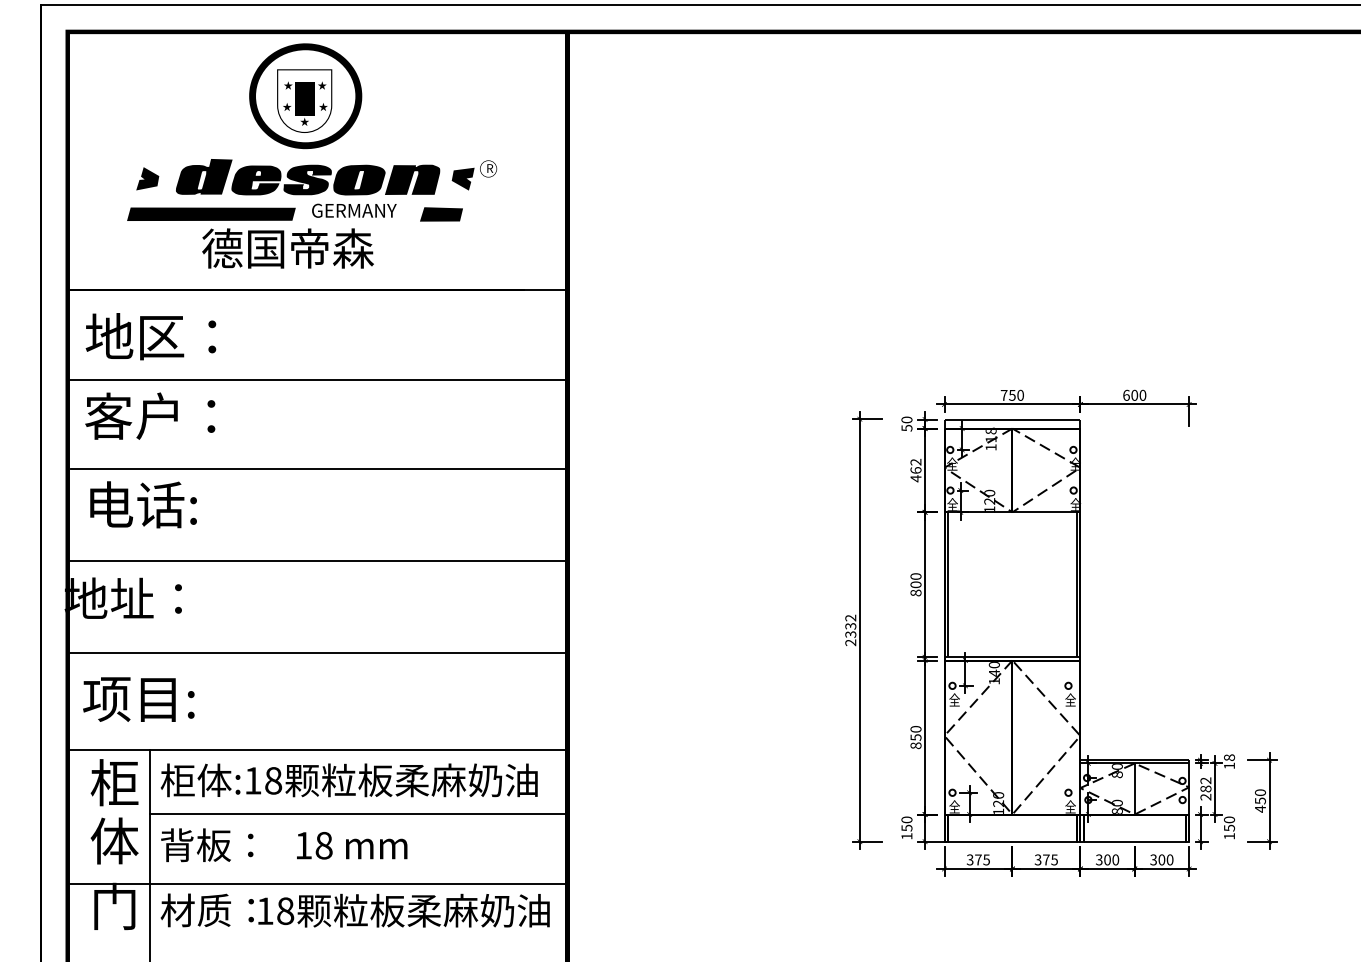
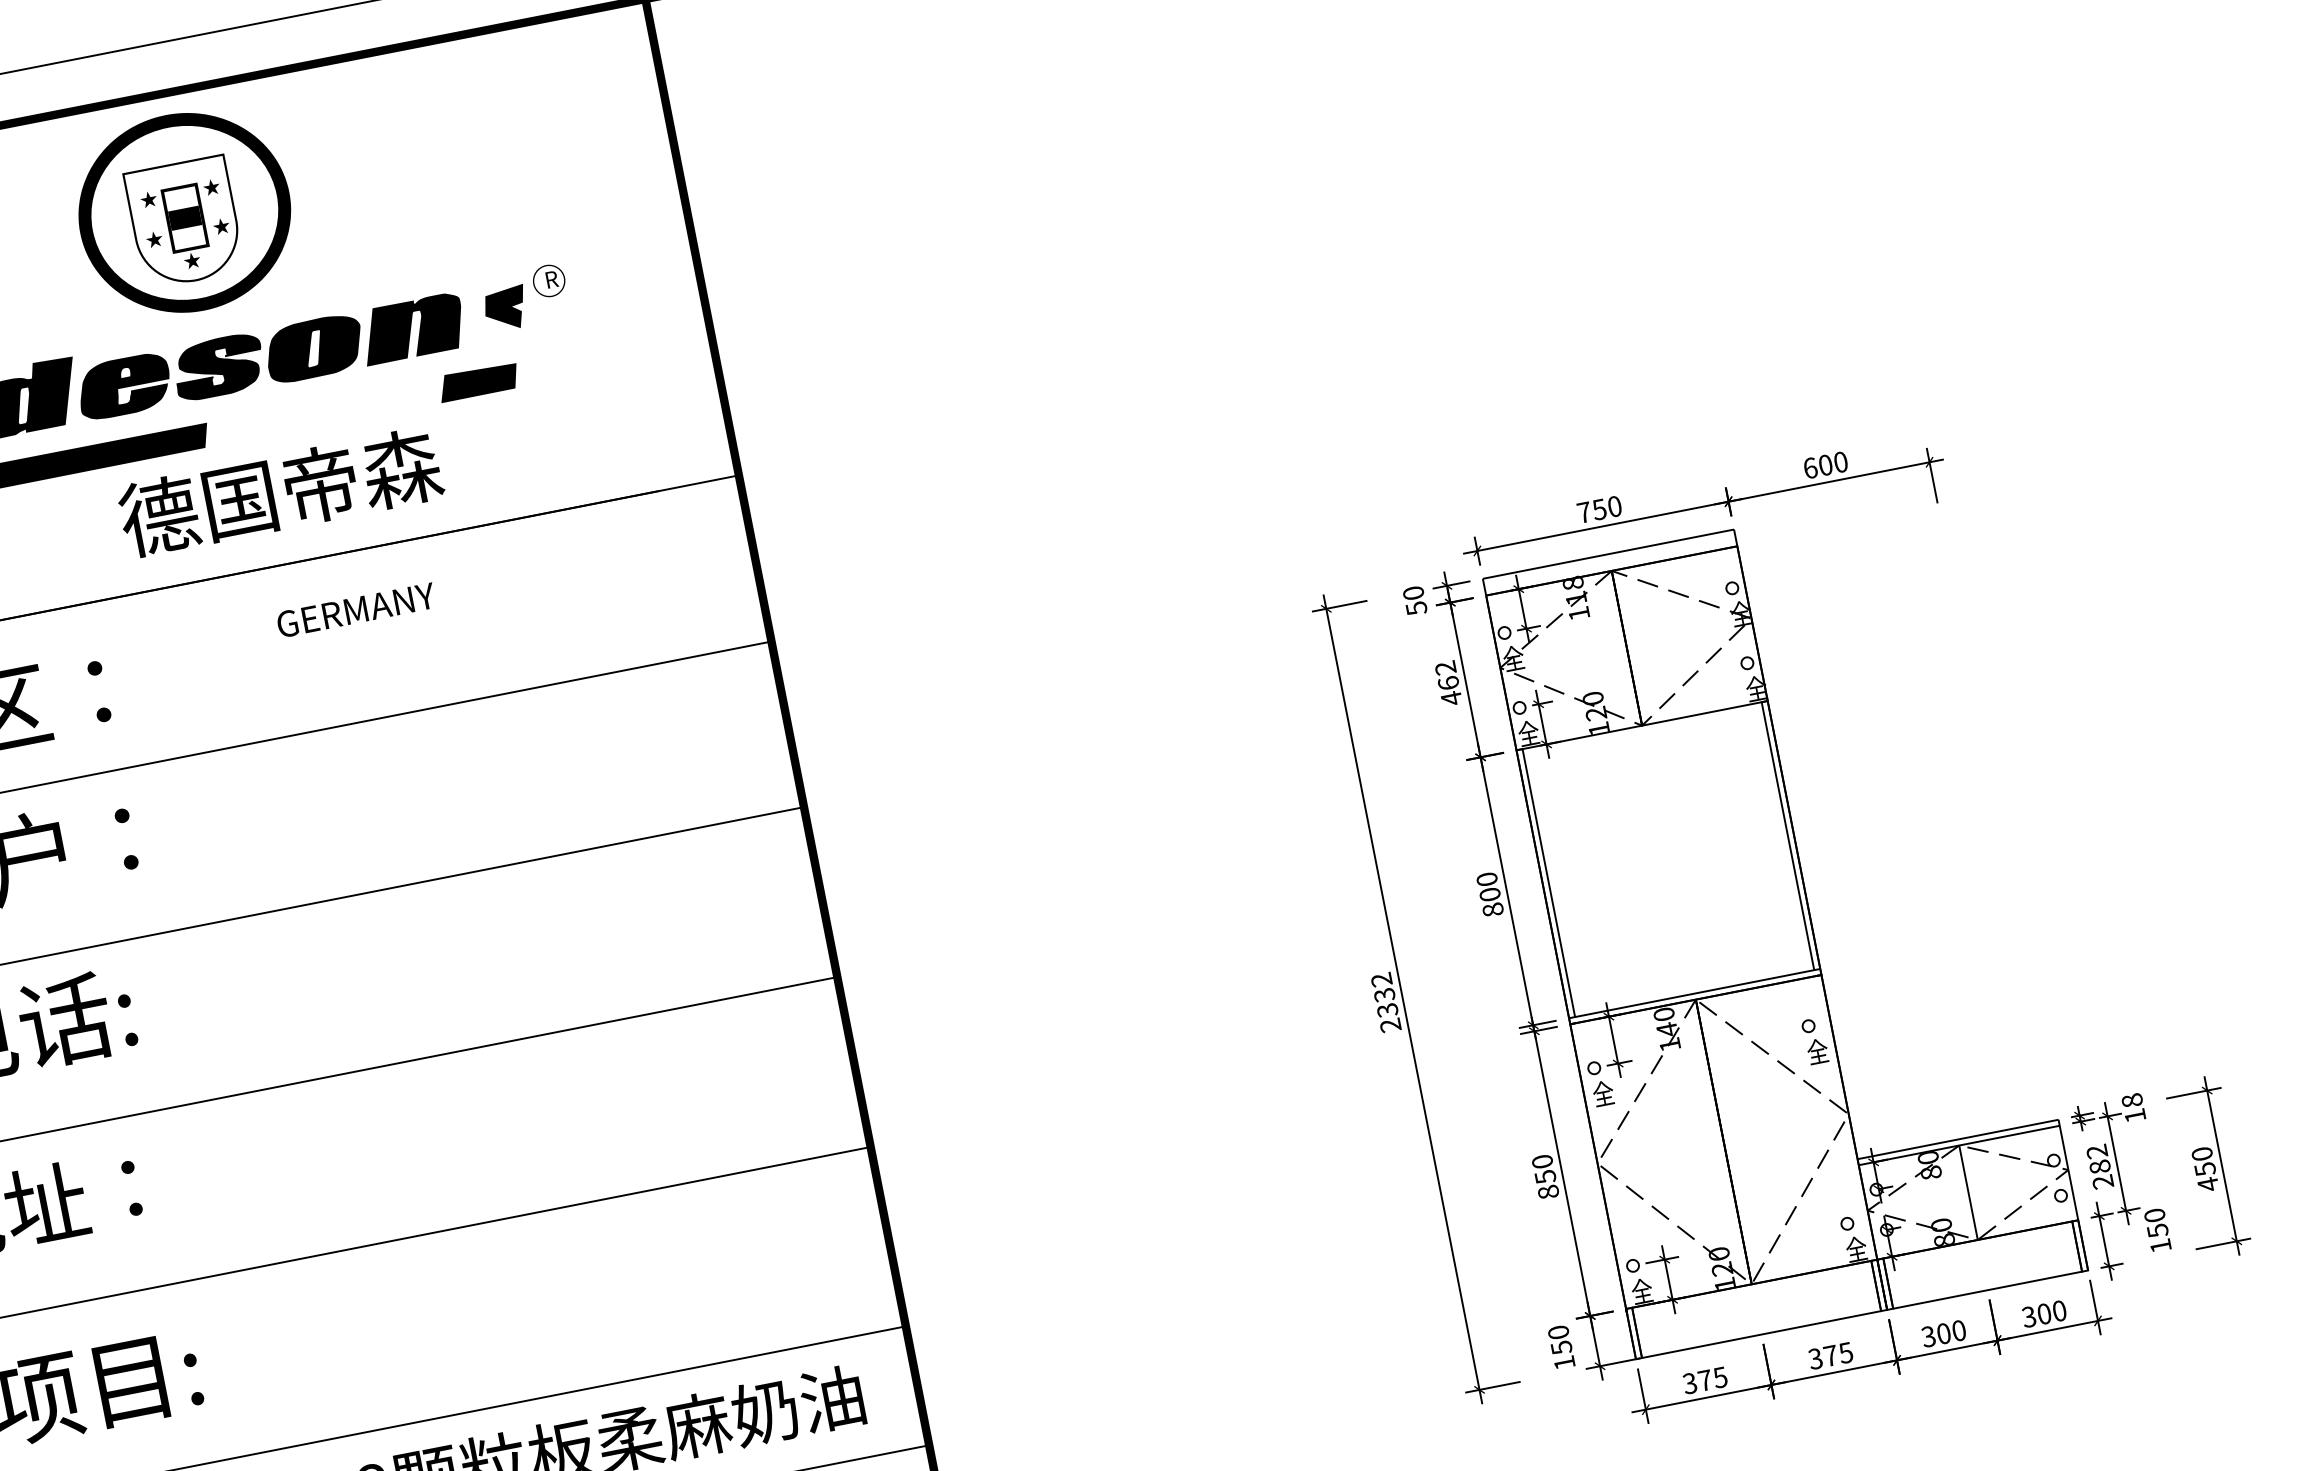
fill: (305, 88) -> (181, 198), removed
fill: (305, 109) -> (189, 237), removed
text: (354, 210) -> (356, 609), moved
text: (287, 248) -> (279, 492), moved

